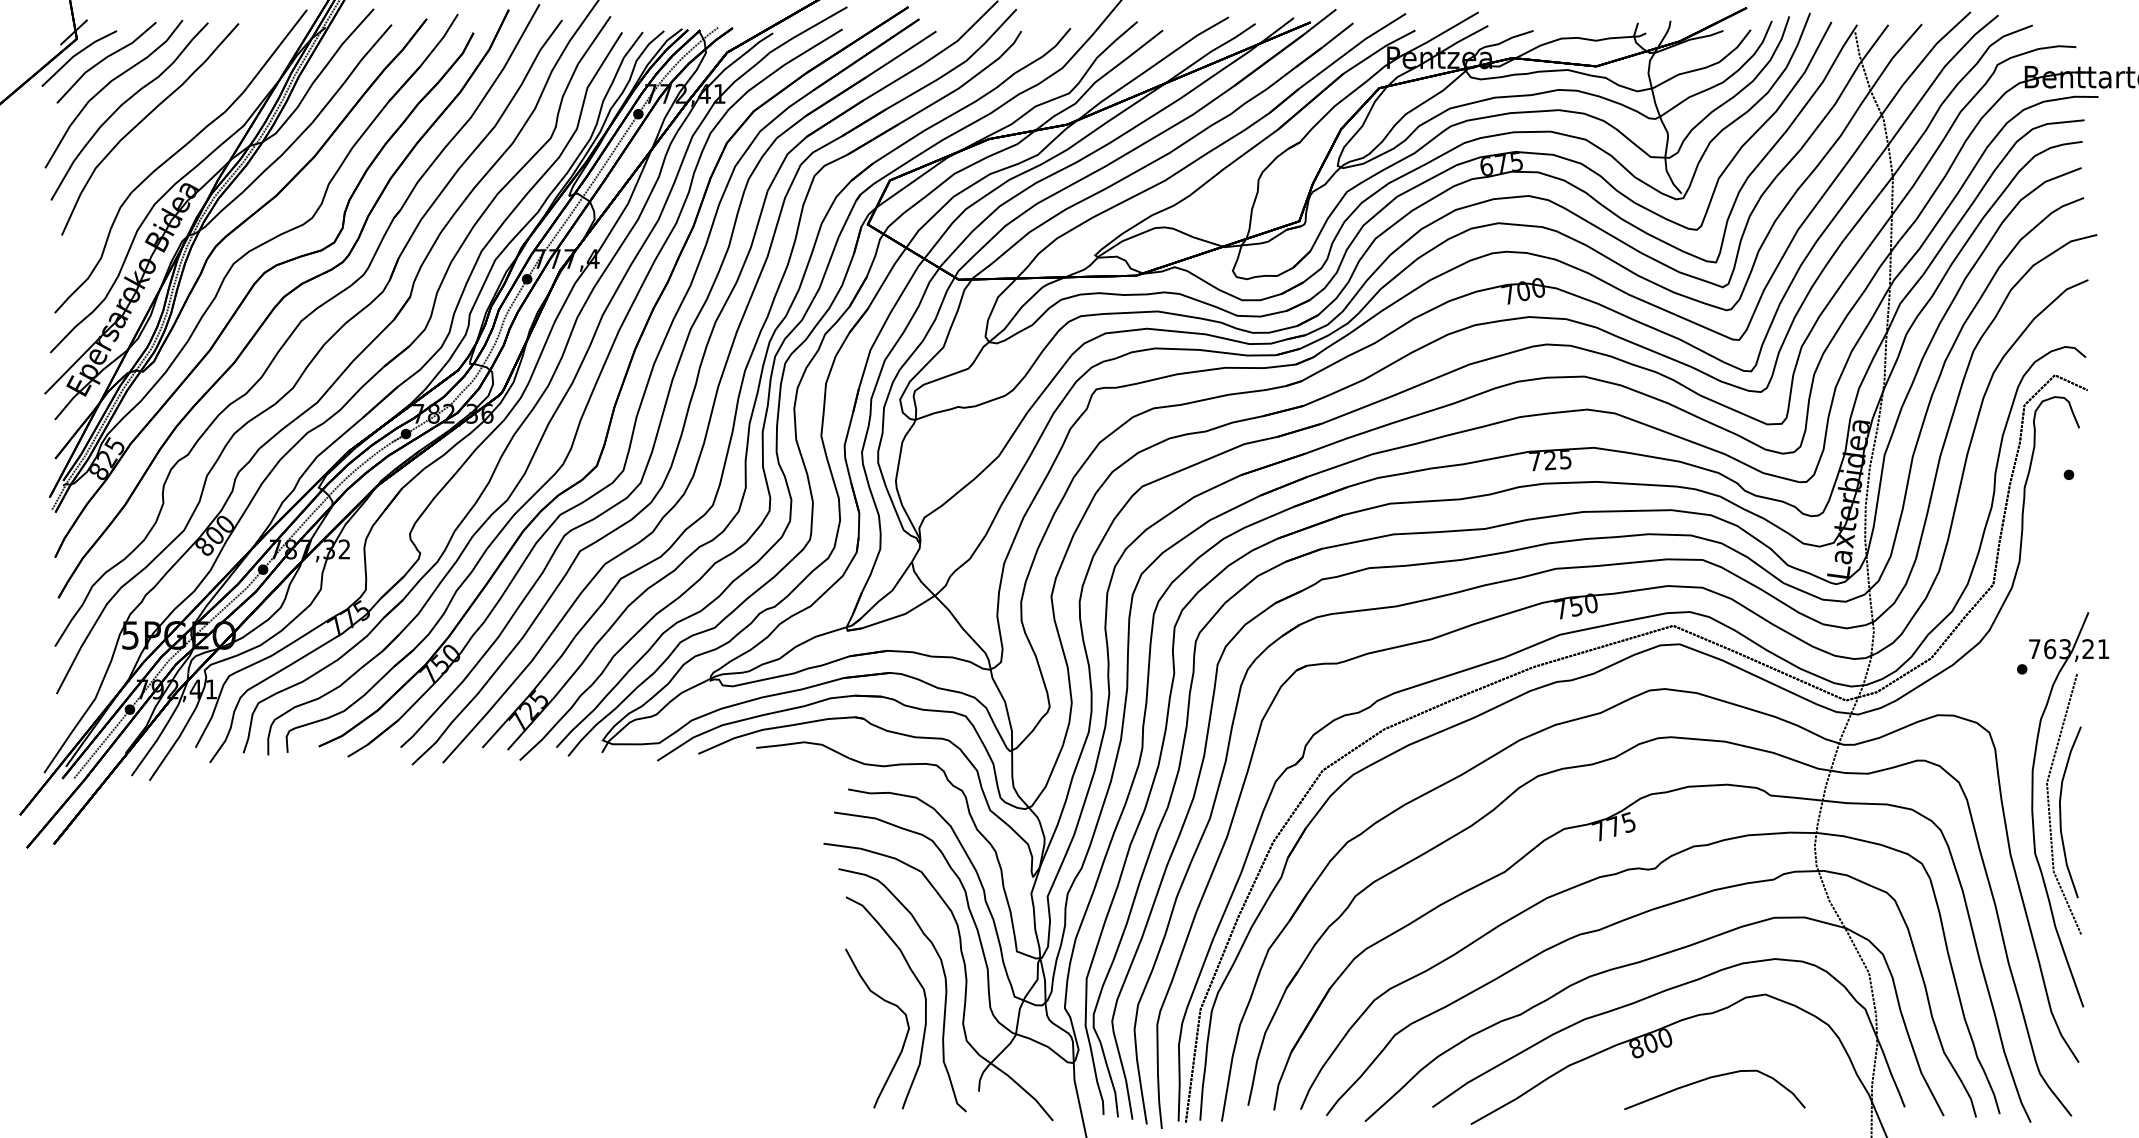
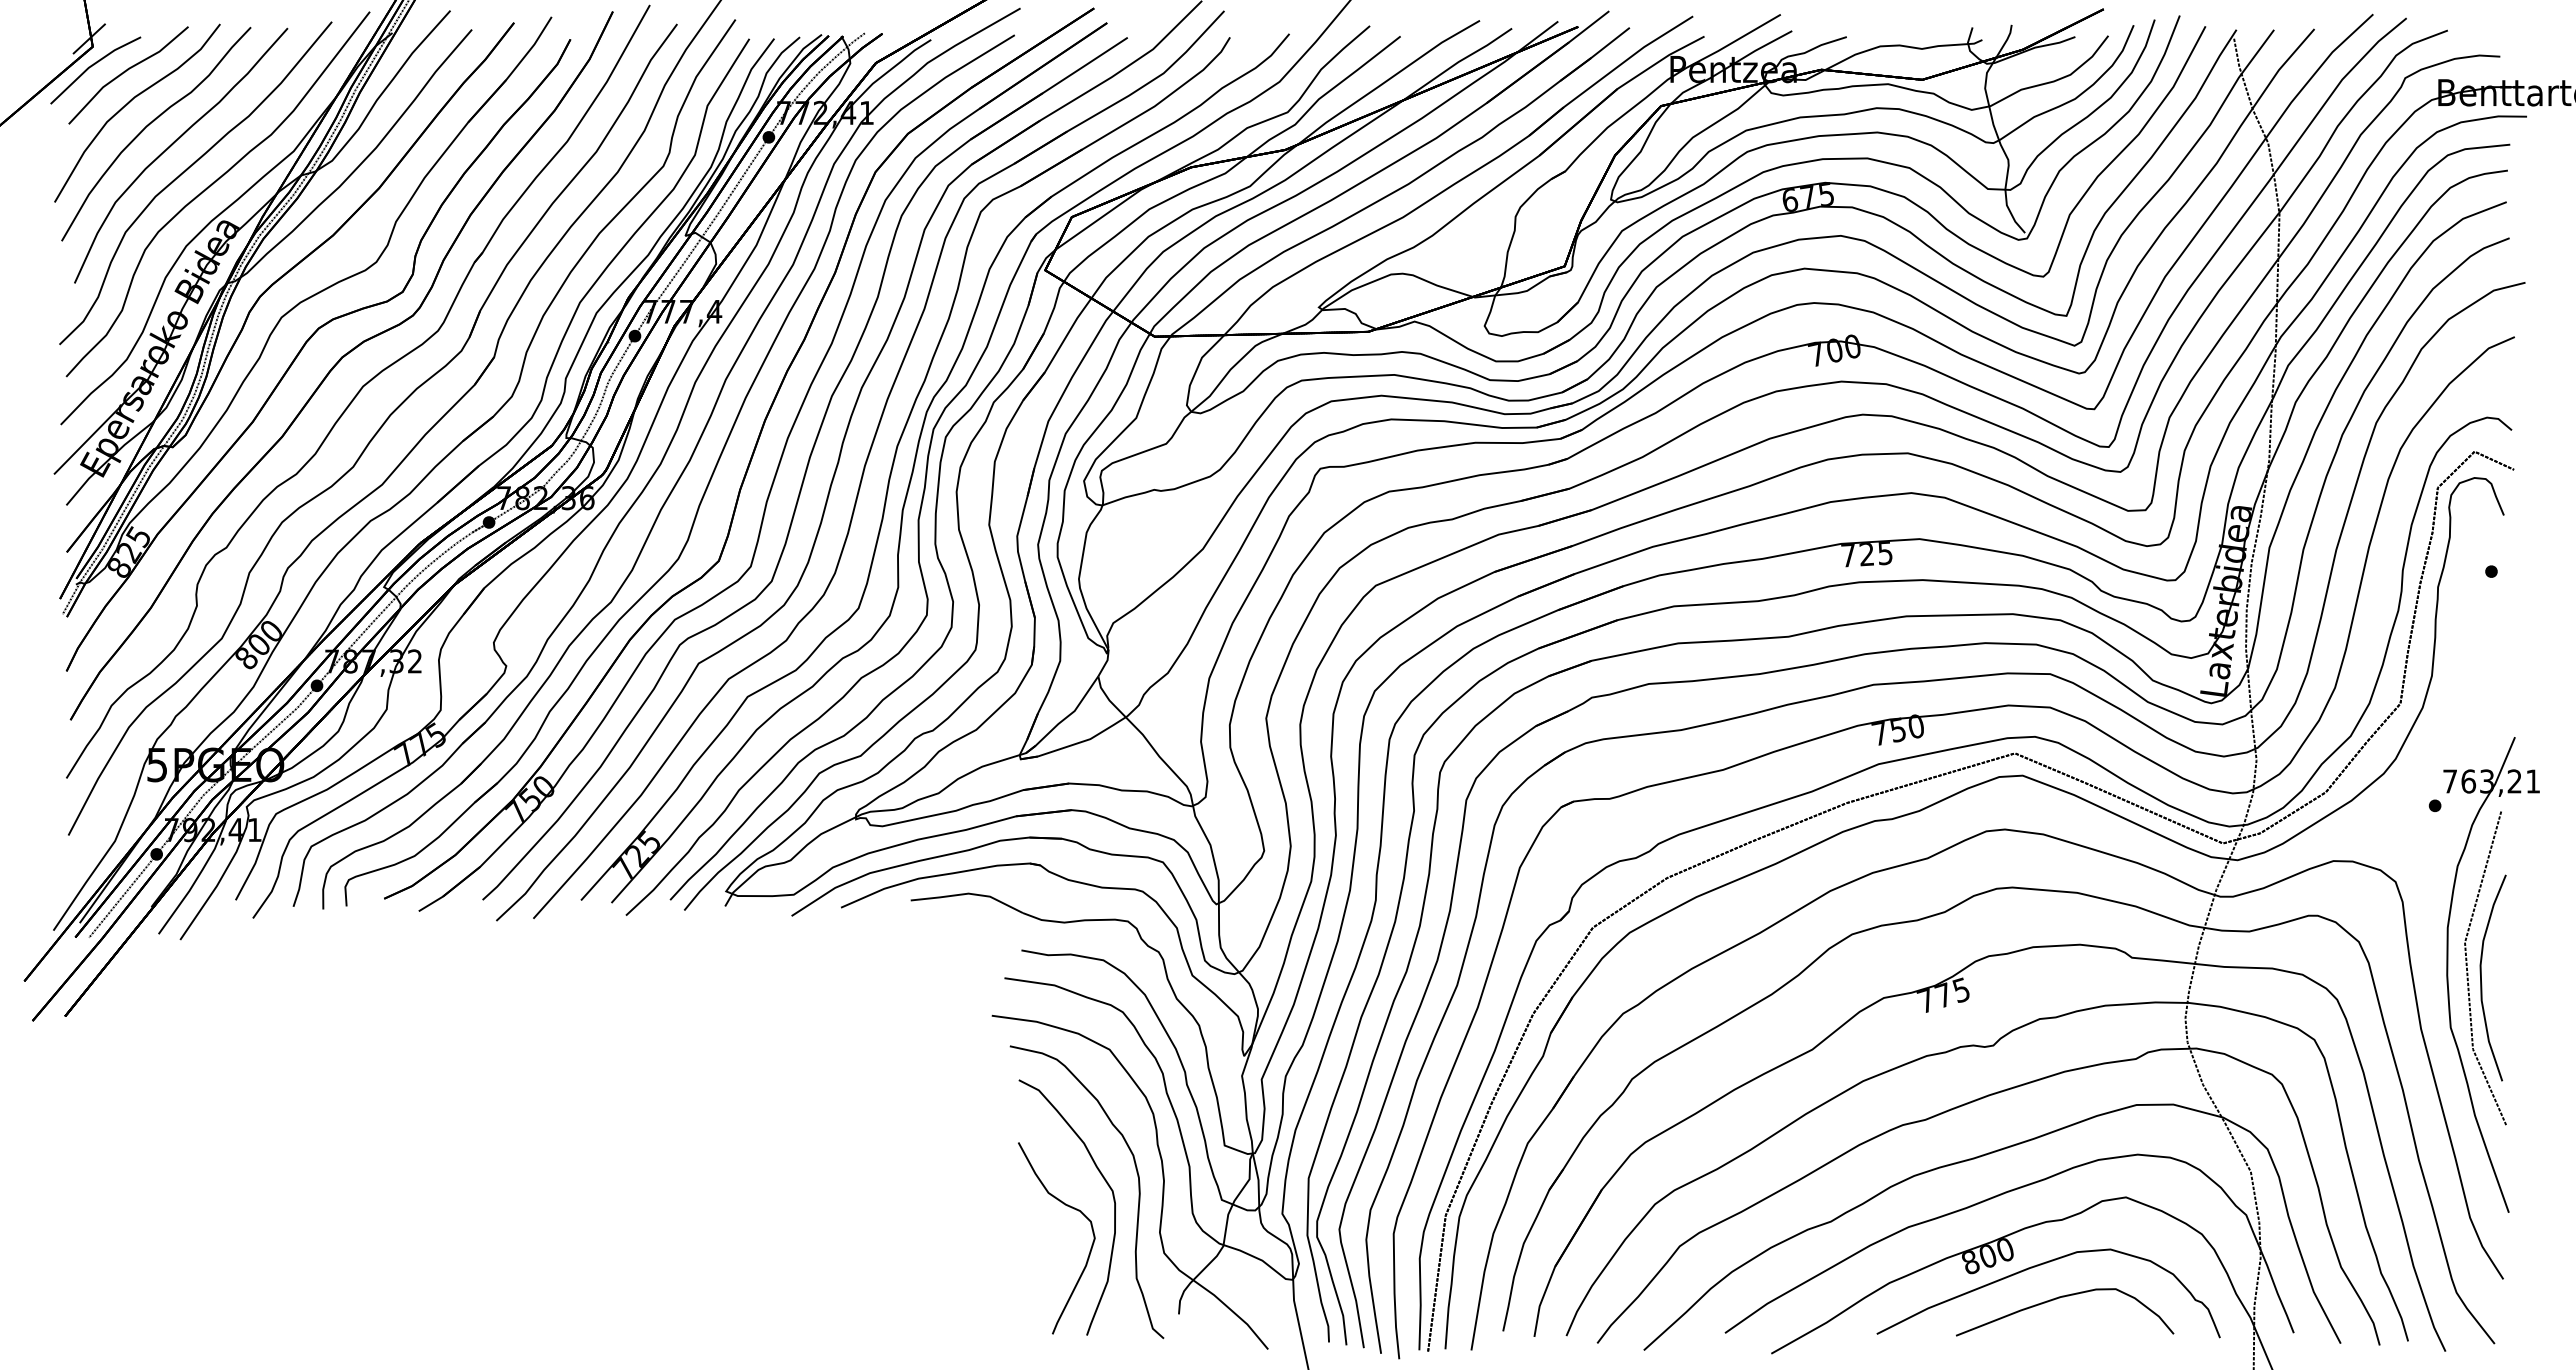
part: (154, 142) -> (186, 171), added
curve: (1692, 1051) -> (2038, 1266), added

